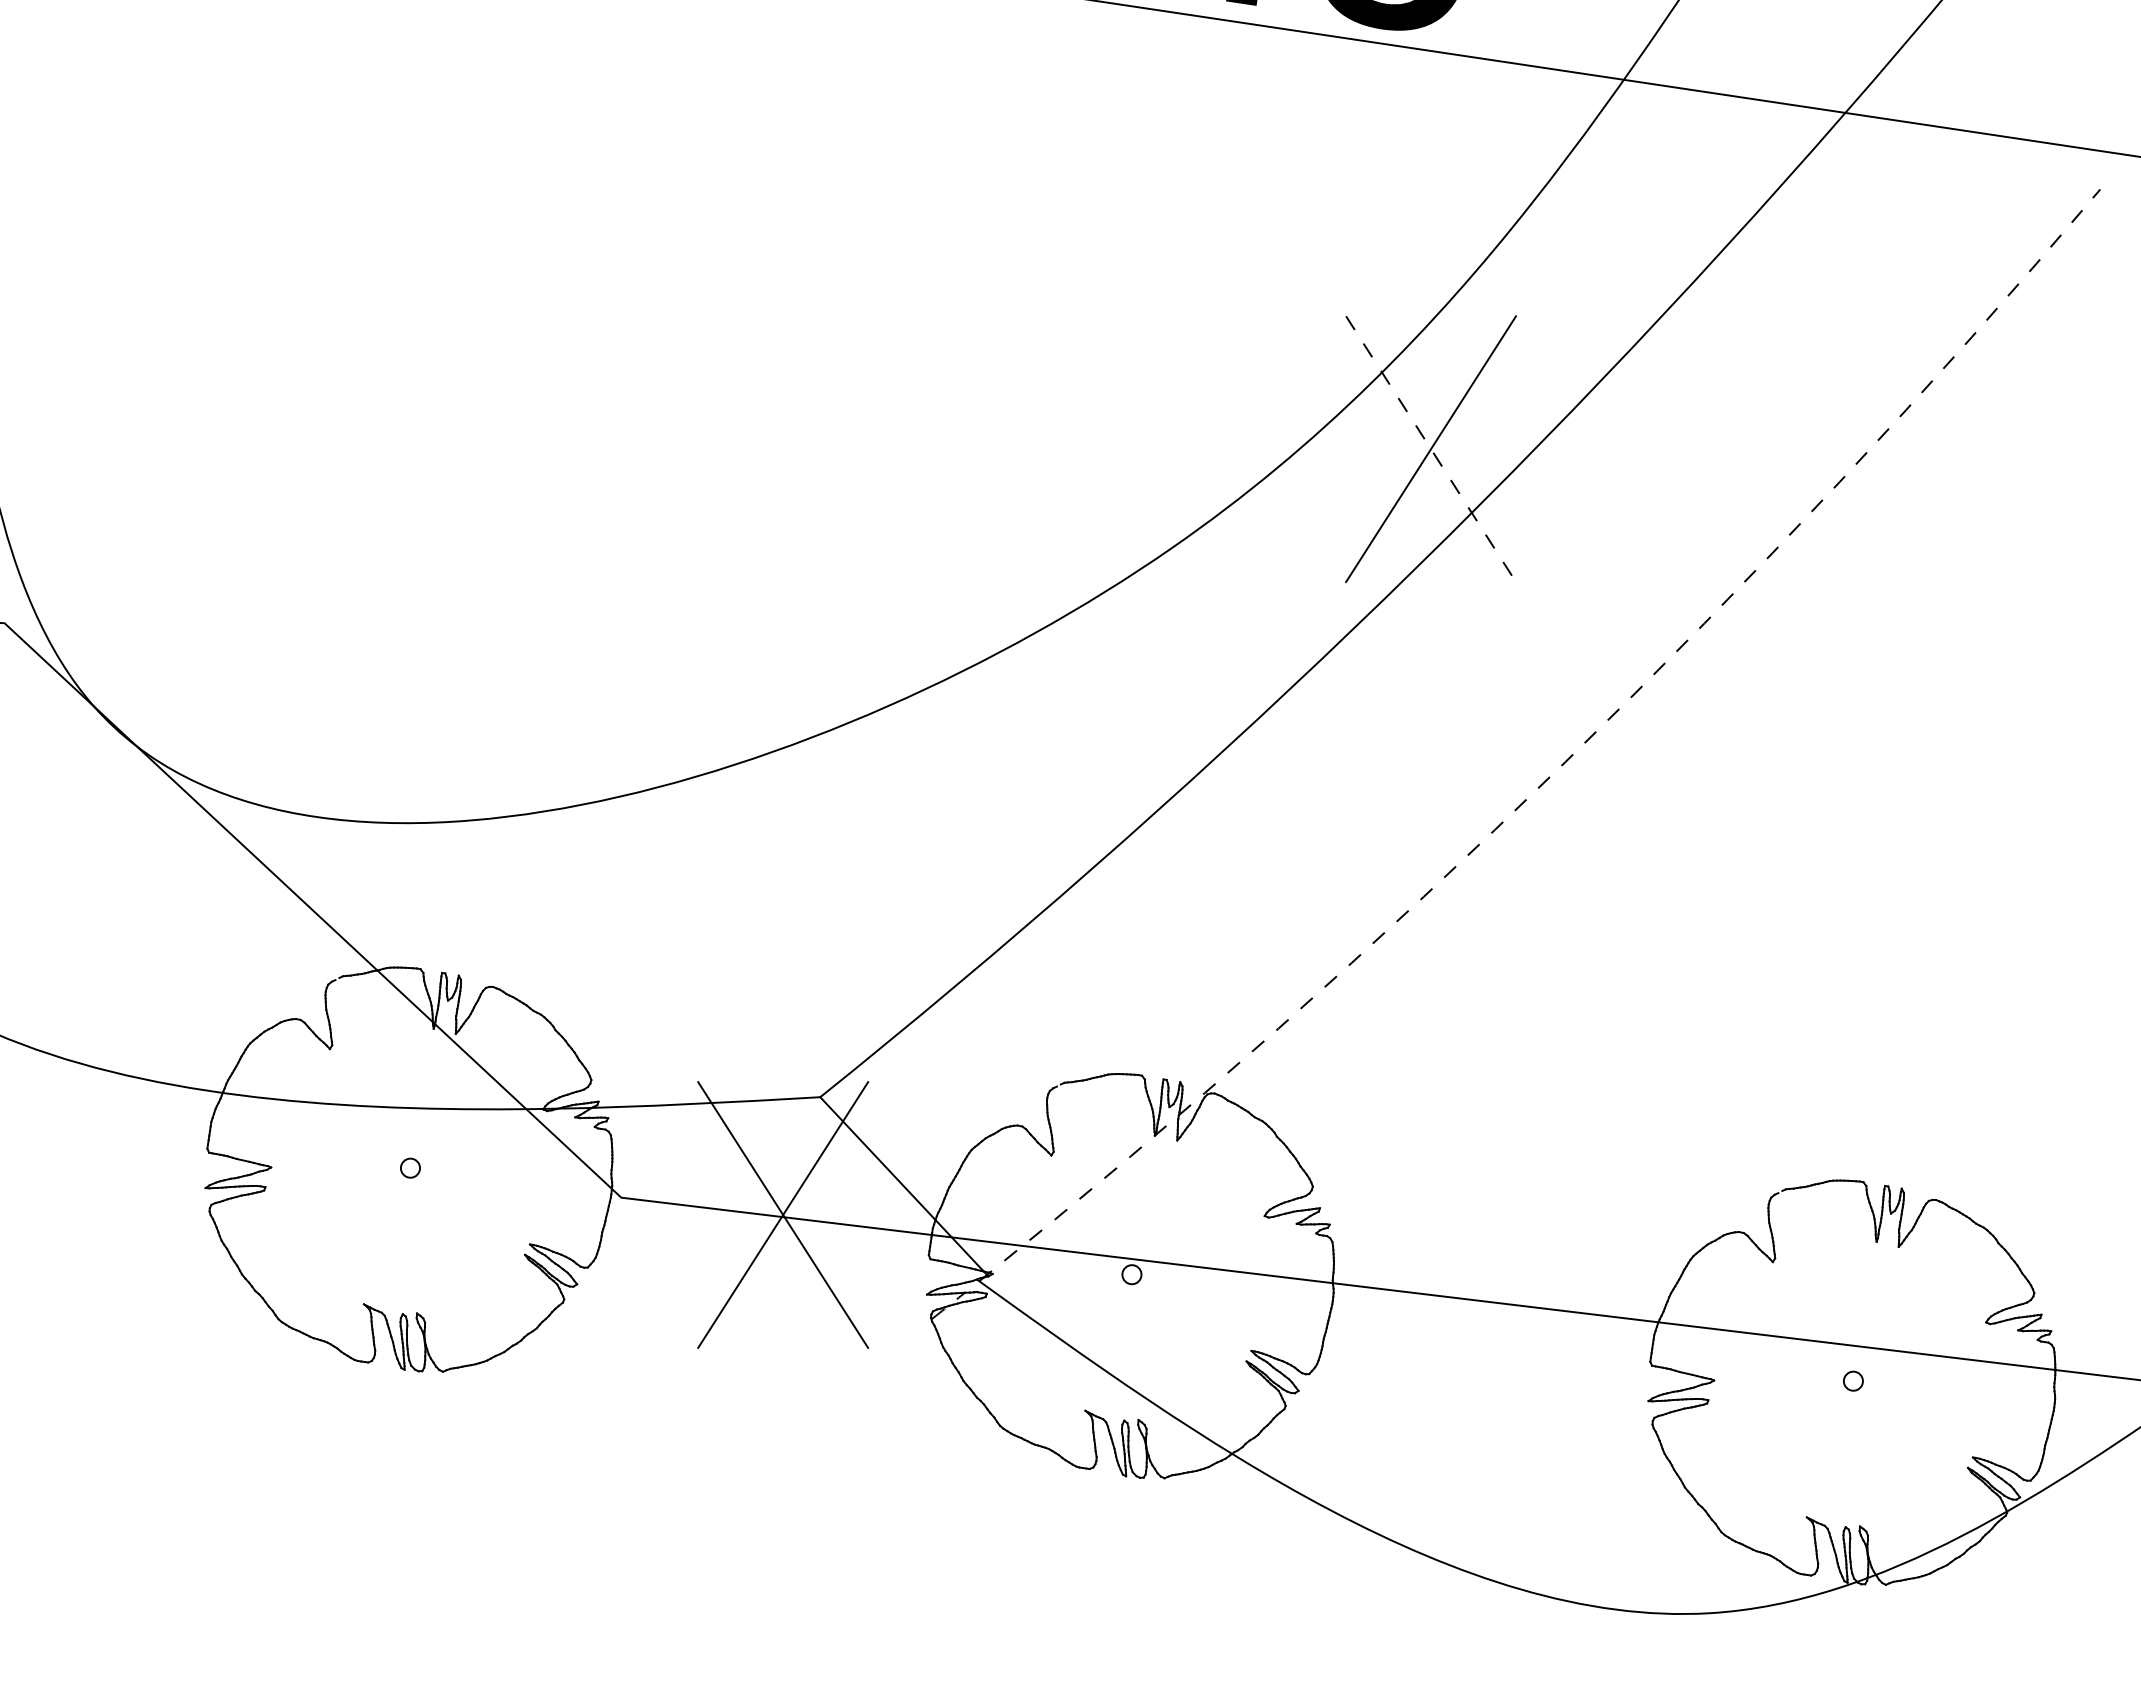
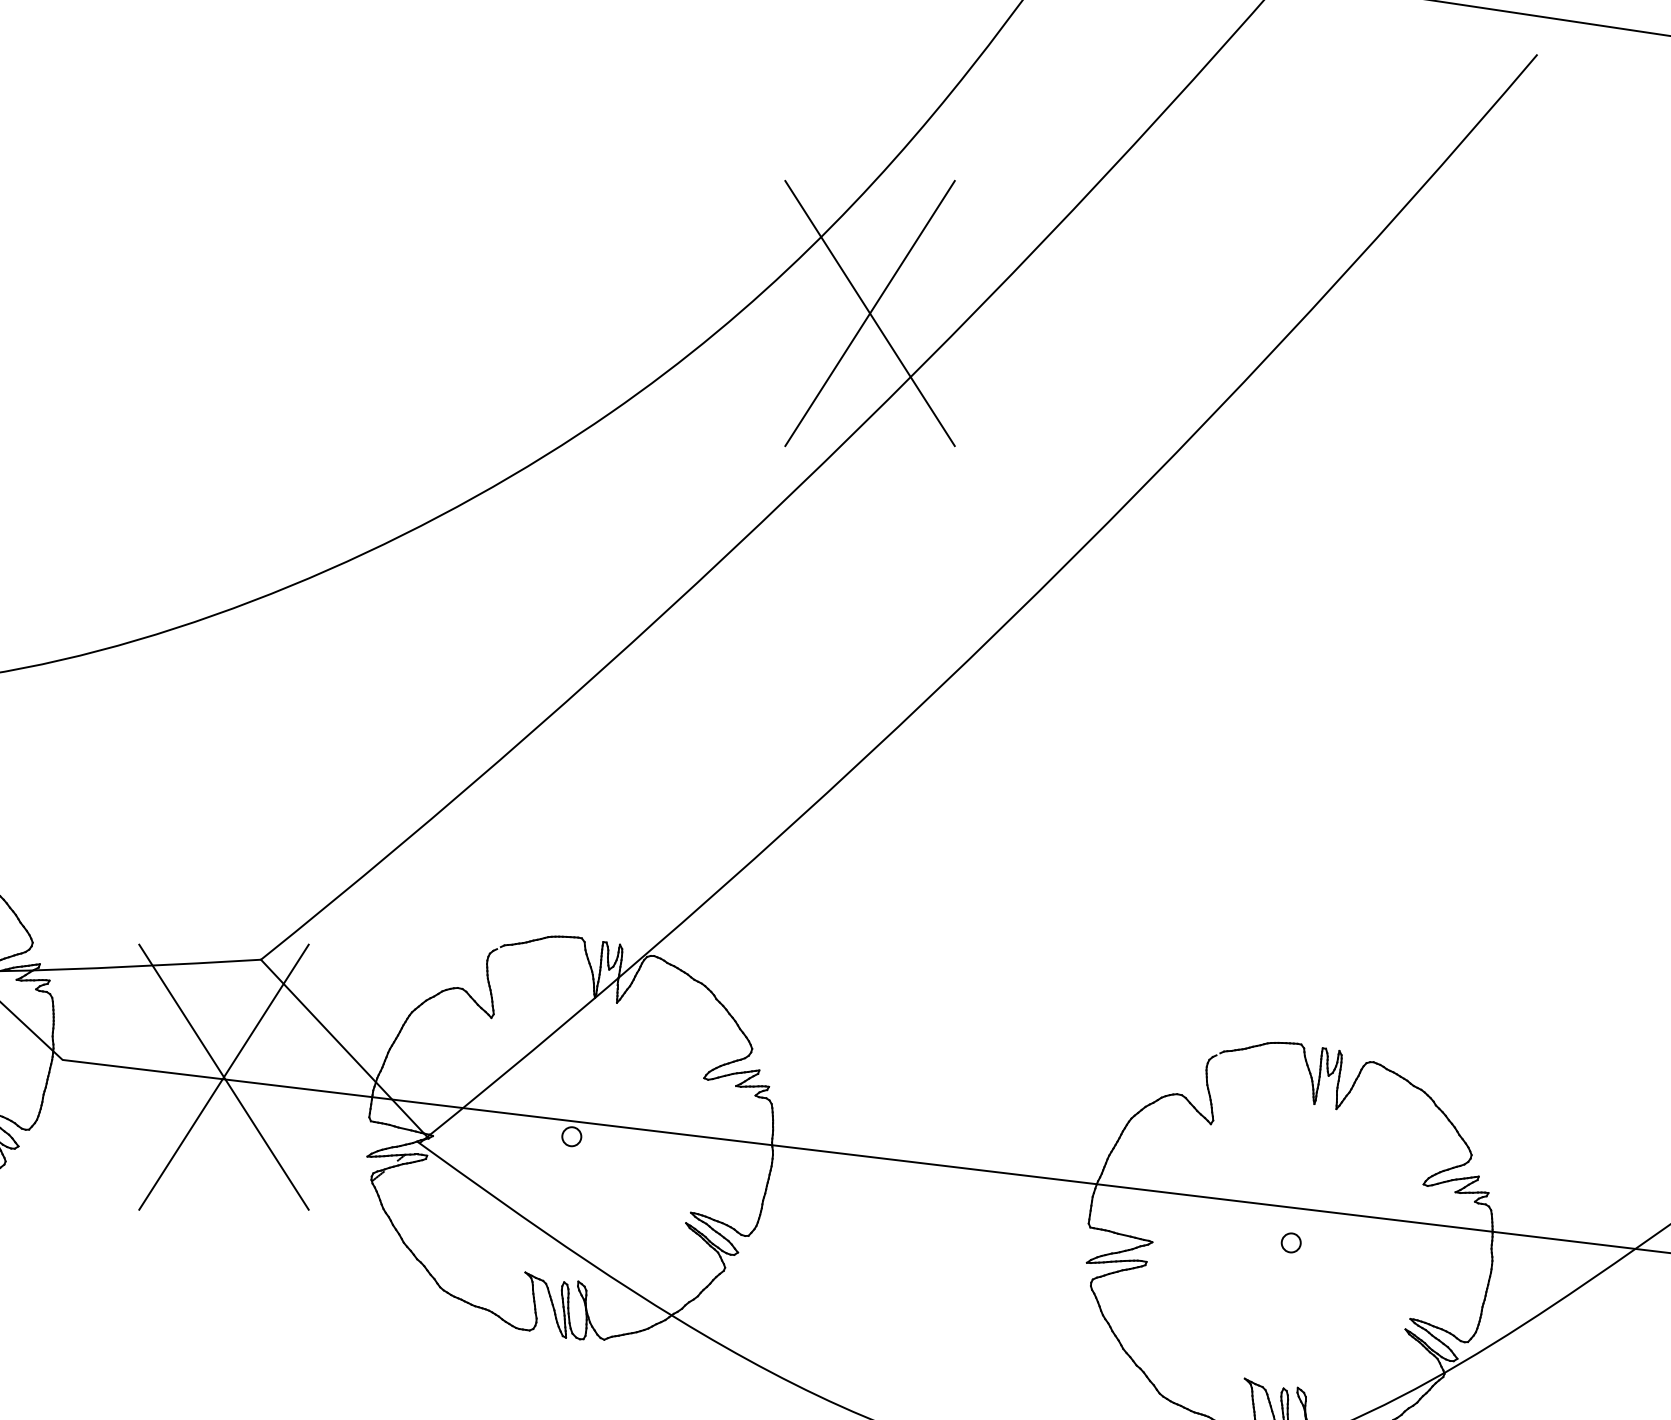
line: (1431, 449) -> (870, 313), dashed -> solid
arc: (1565, 761) -> (1004, 624), dashed -> solid

